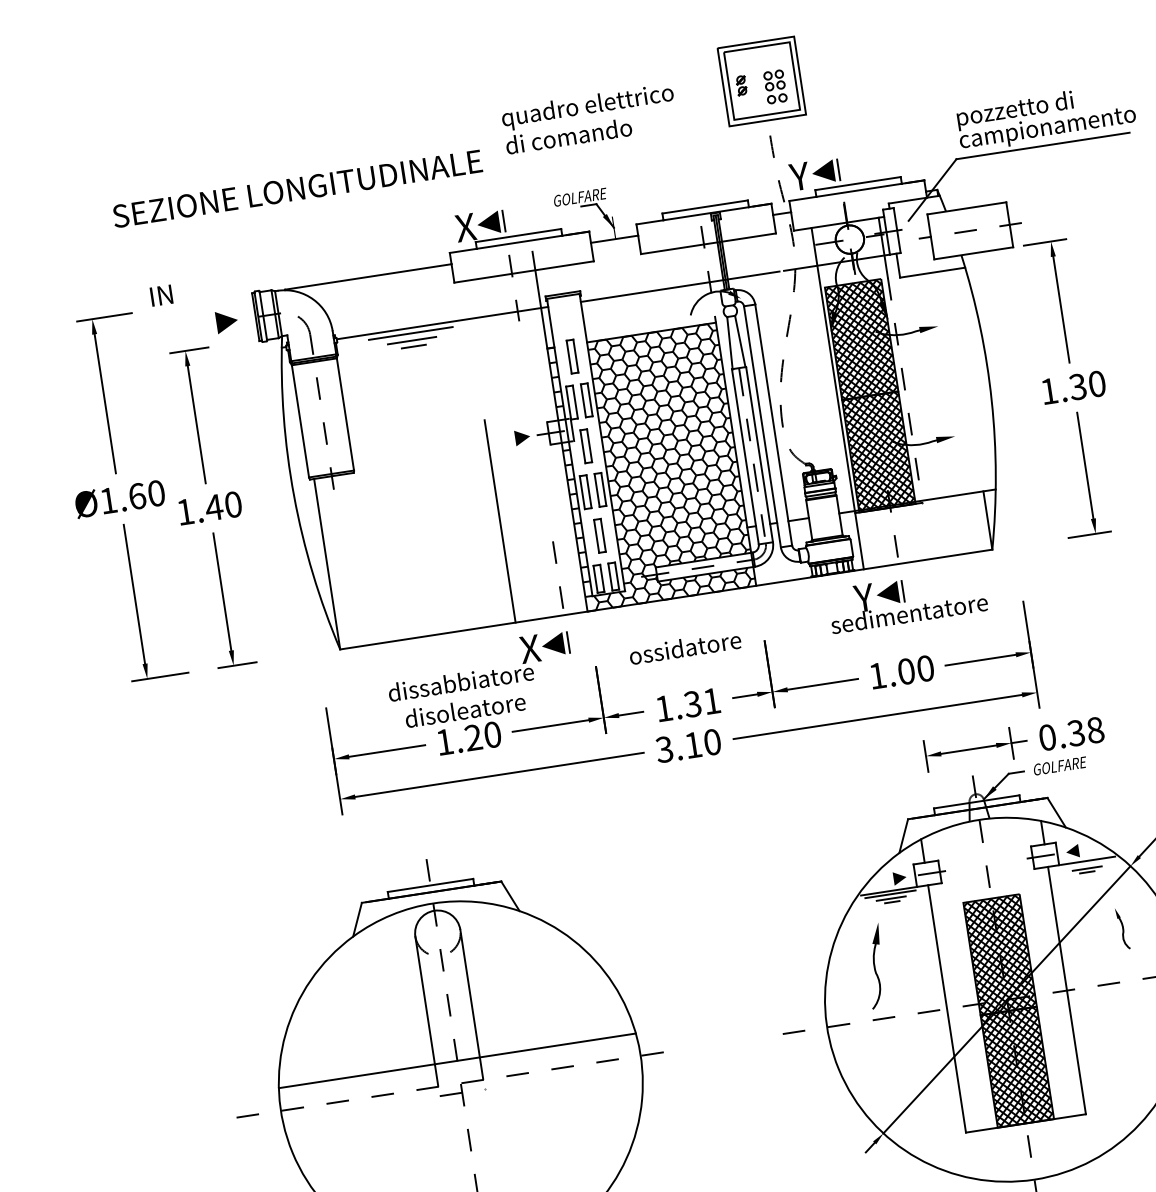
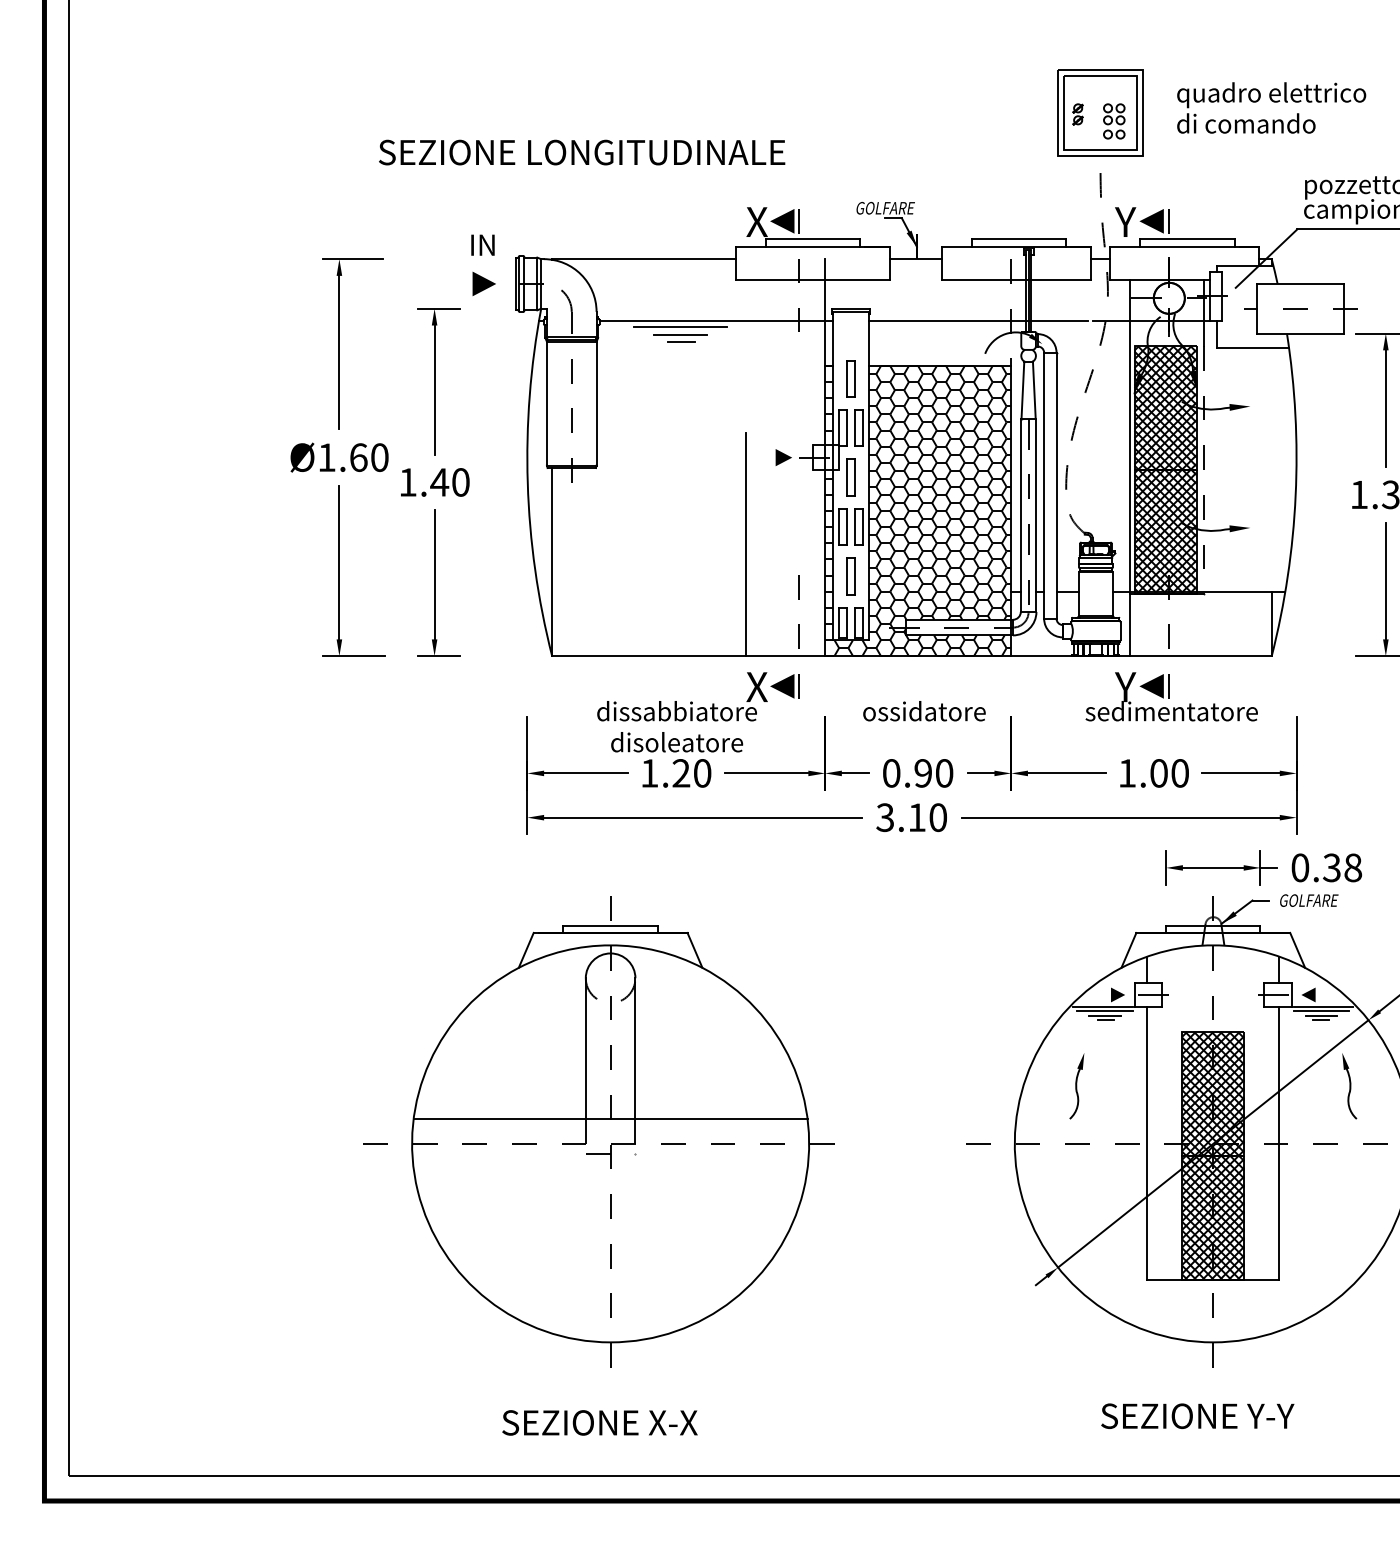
text: (589, 118) -> (1271, 107), moved
text: (161, 295) -> (482, 244), moved
text: (688, 704) -> (918, 773), 1.31 -> 0.90
line: (1086, 863) -> (1321, 1010), added
part: (1122, 928) -> (1349, 1086), size x1.43
part: (875, 966) -> (1076, 1086), size x0.71

